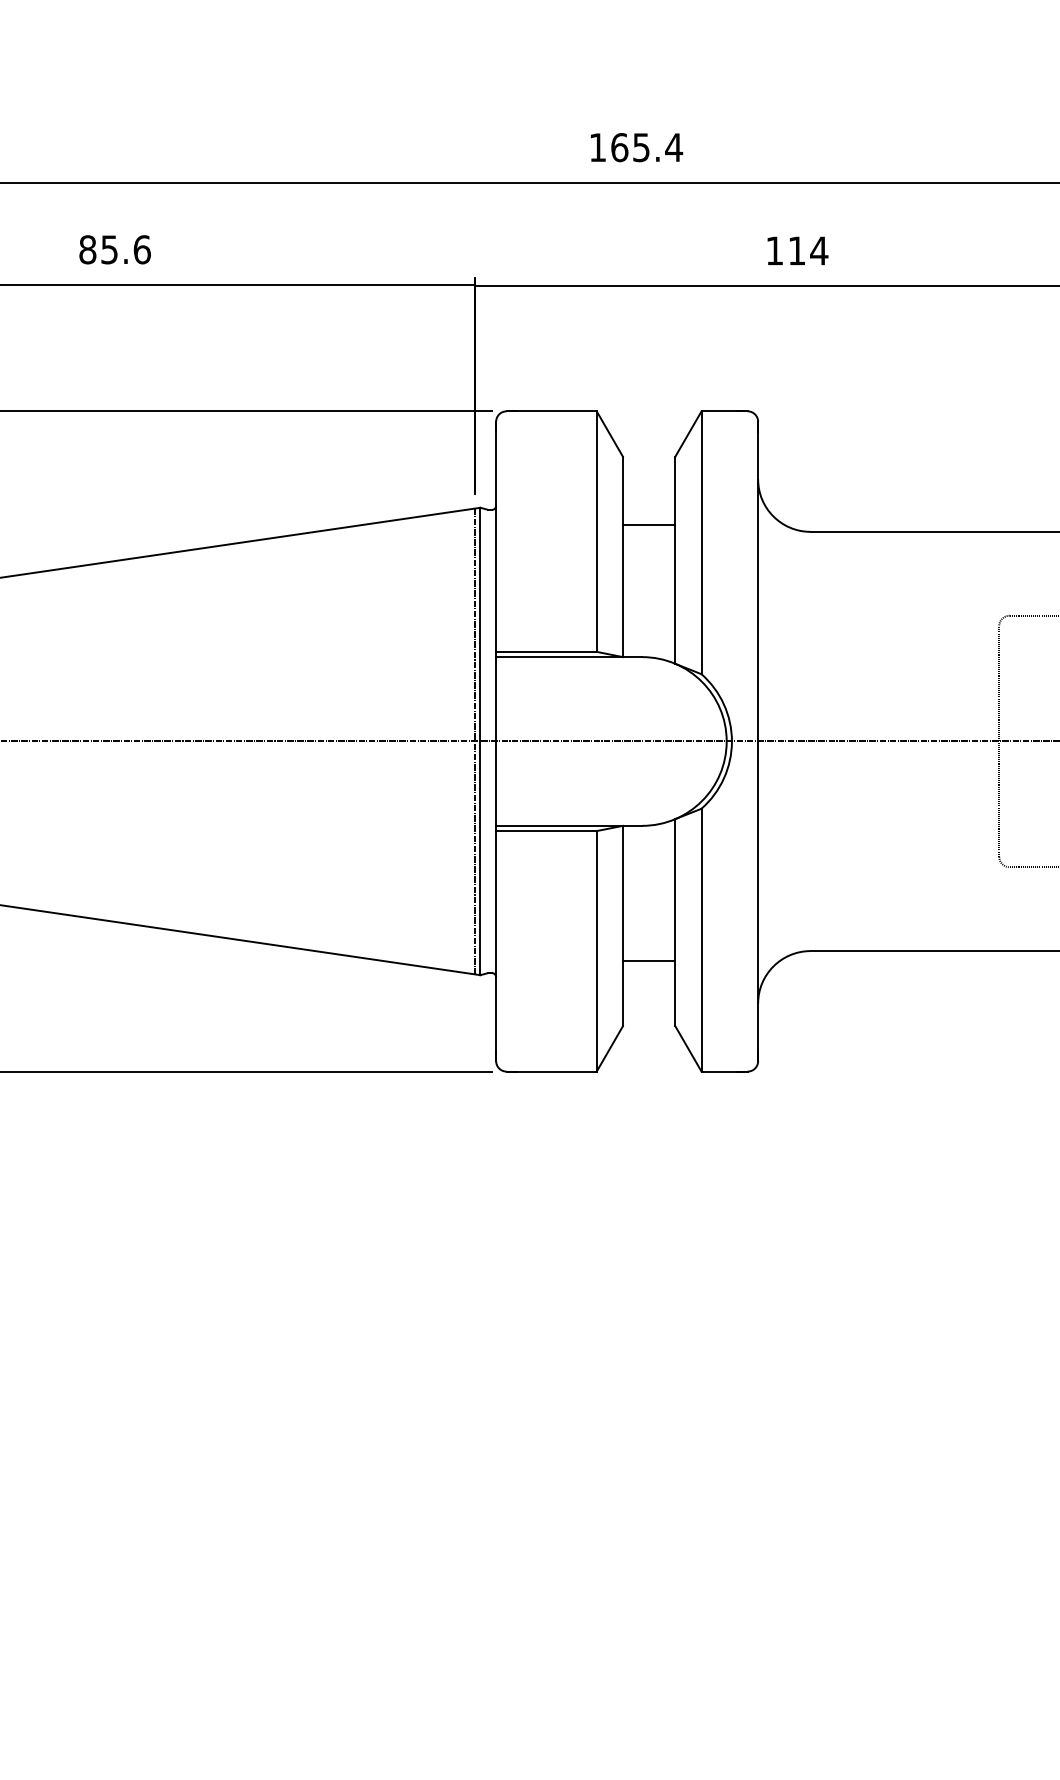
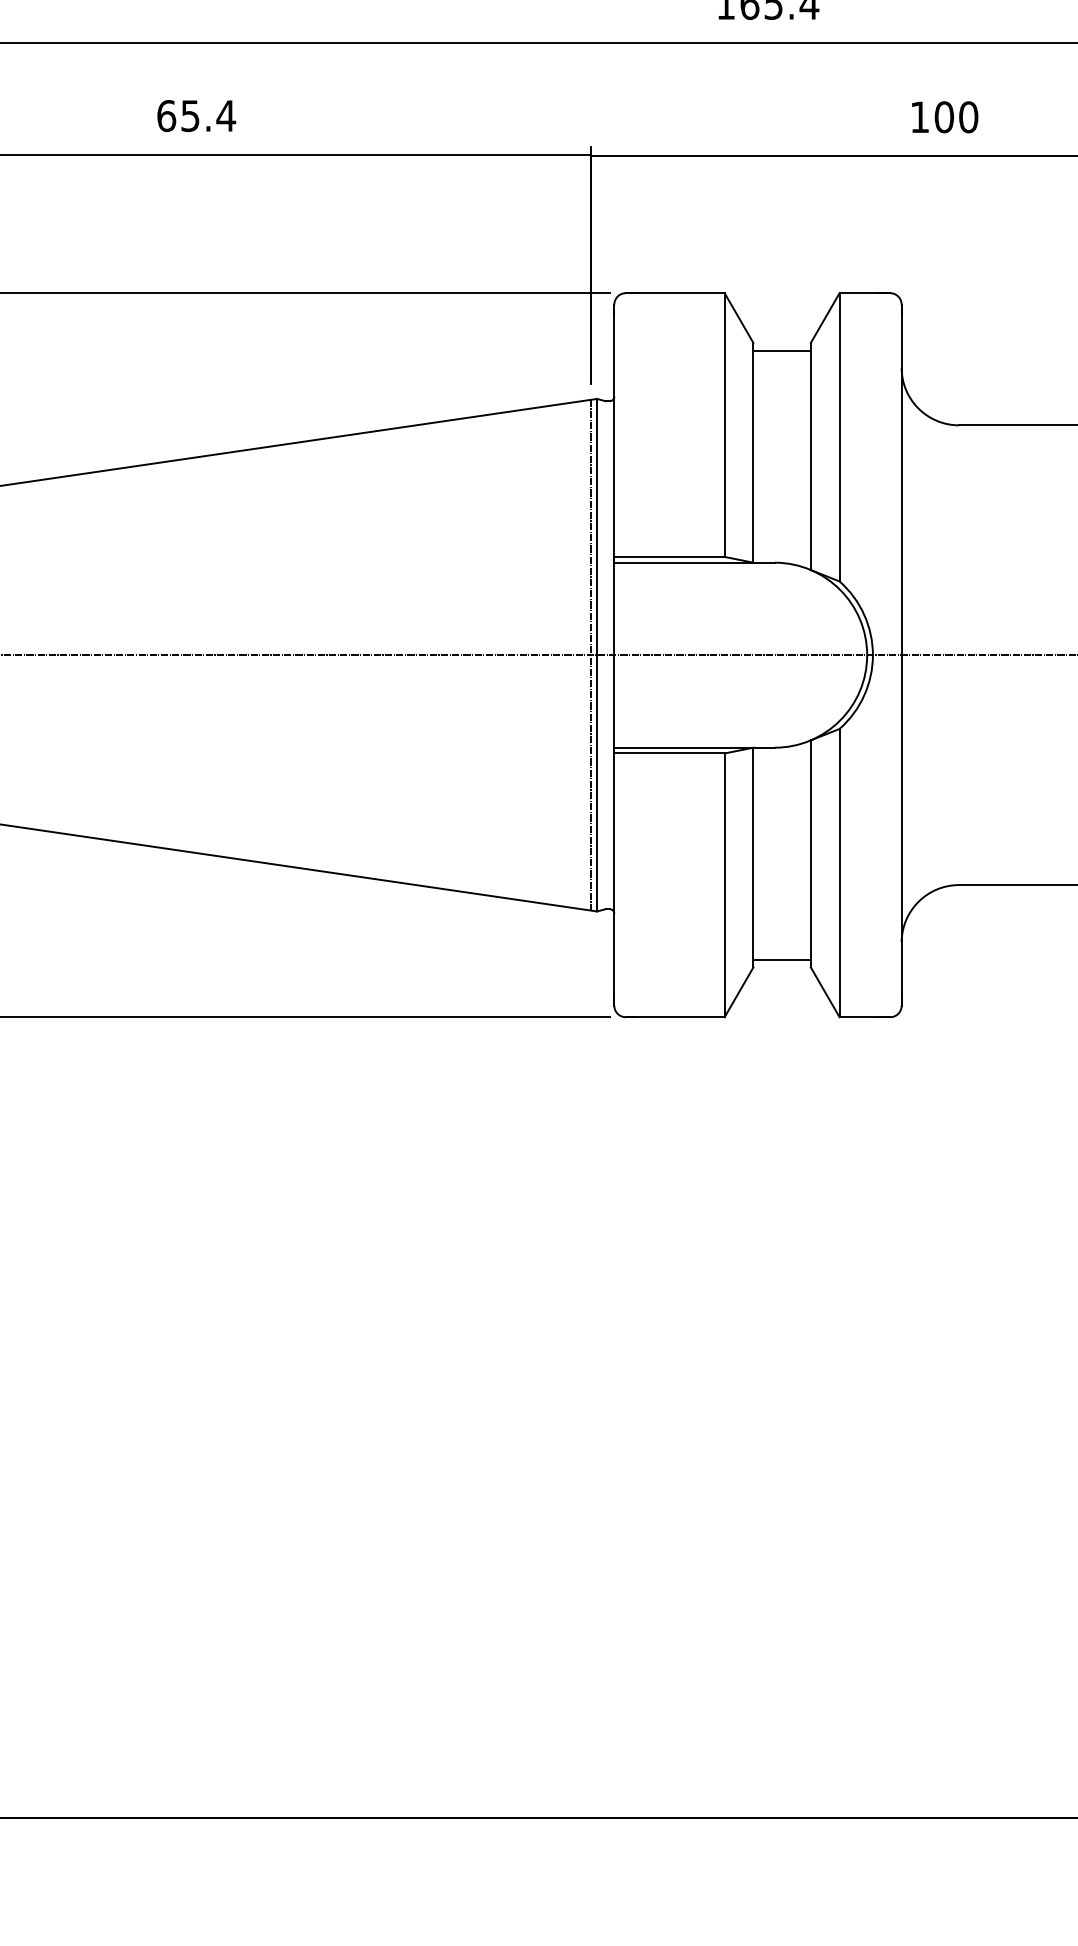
text: (115, 249) -> (196, 115), 85.6 -> 65.4
text: (808, 250) -> (956, 116), 114 -> 100
line: (648, 524) -> (781, 350), moved
line: (648, 961) -> (781, 960), moved

